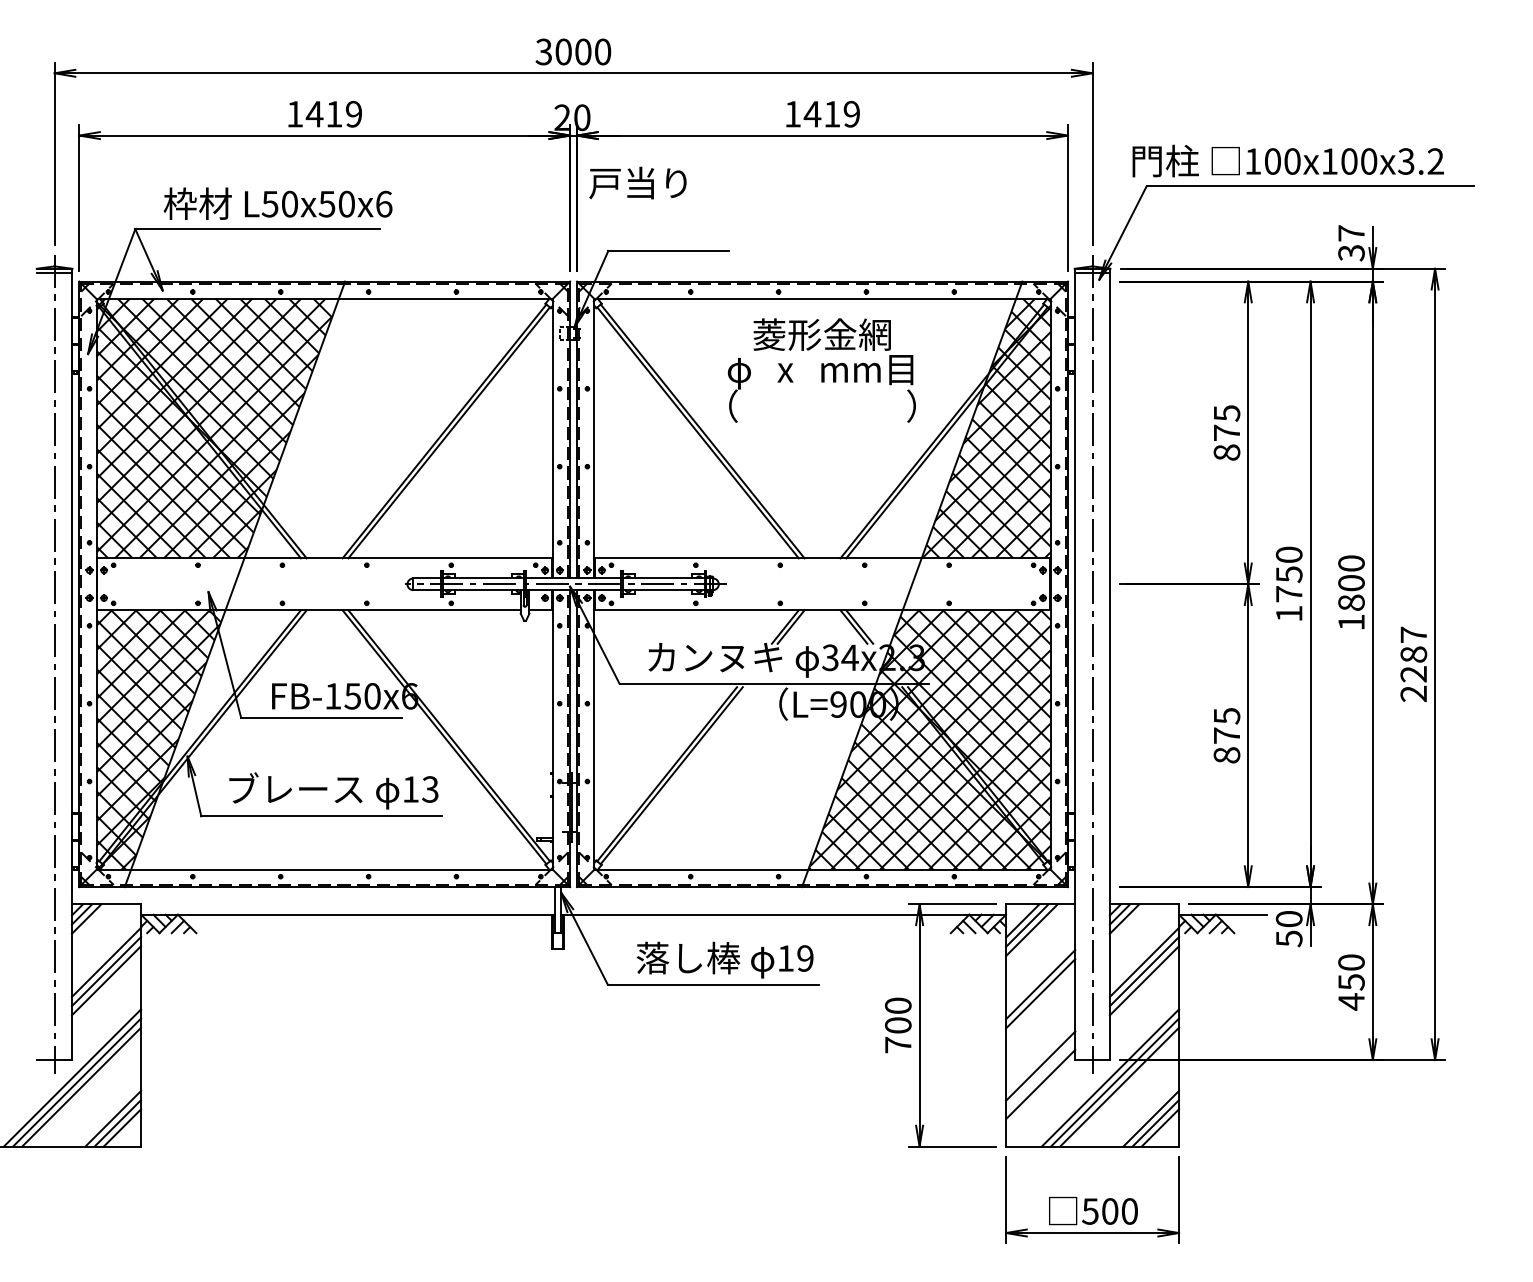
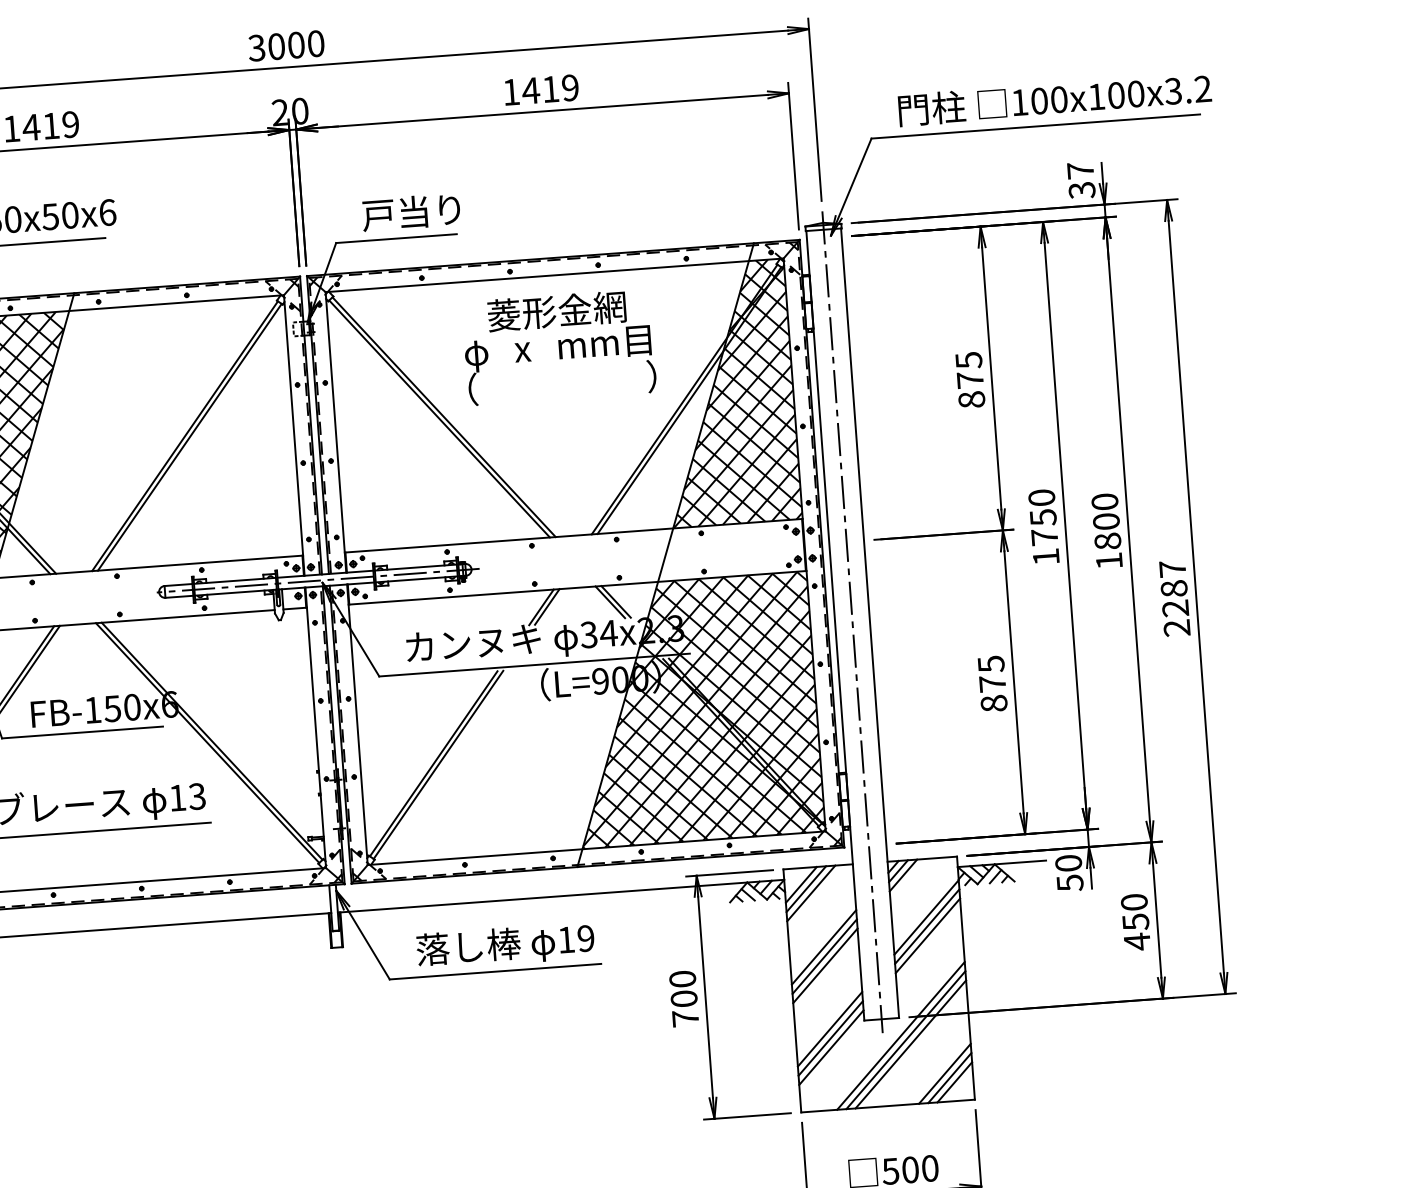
text: (1287, 160) -> (1054, 99), moved
text: (637, 182) -> (410, 211), moved
line: (1040, 1002) -> (825, 965), added
line: (1040, 1074) -> (830, 1037), added

